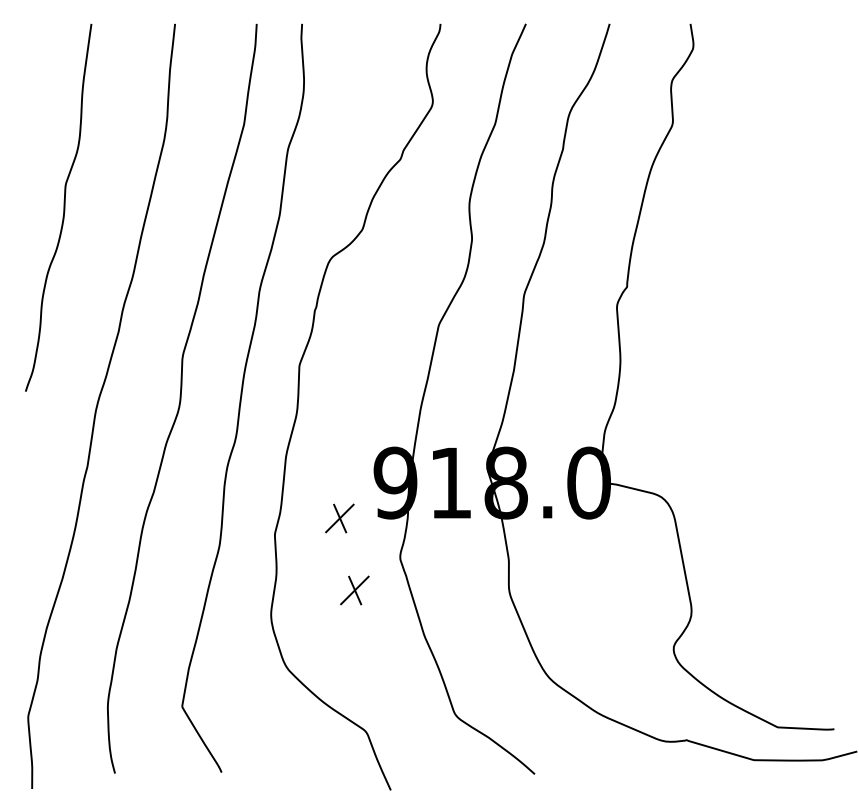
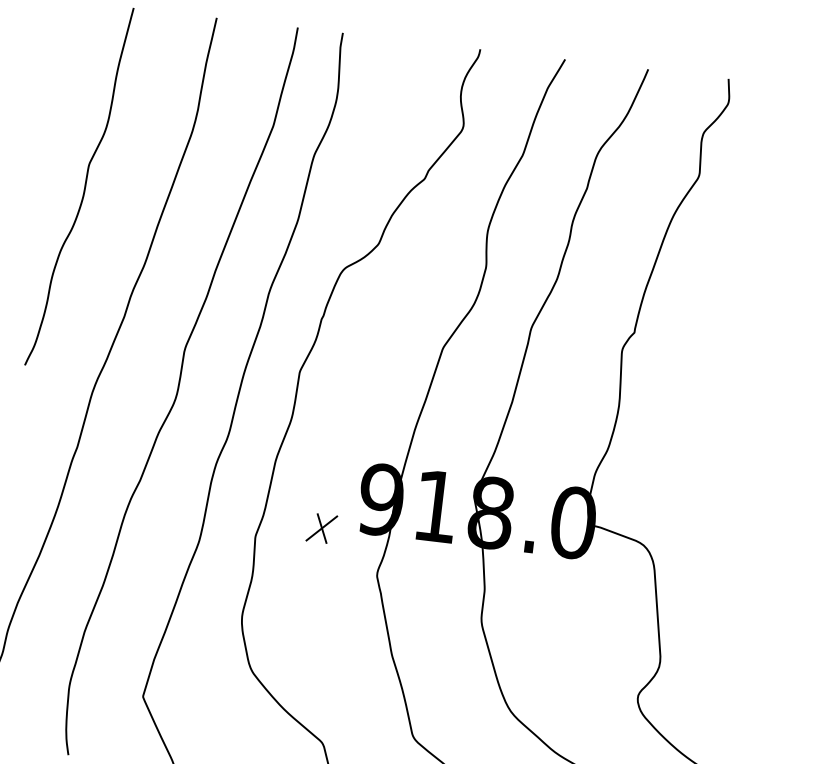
part: (354, 590) -> (327, 601), removed

